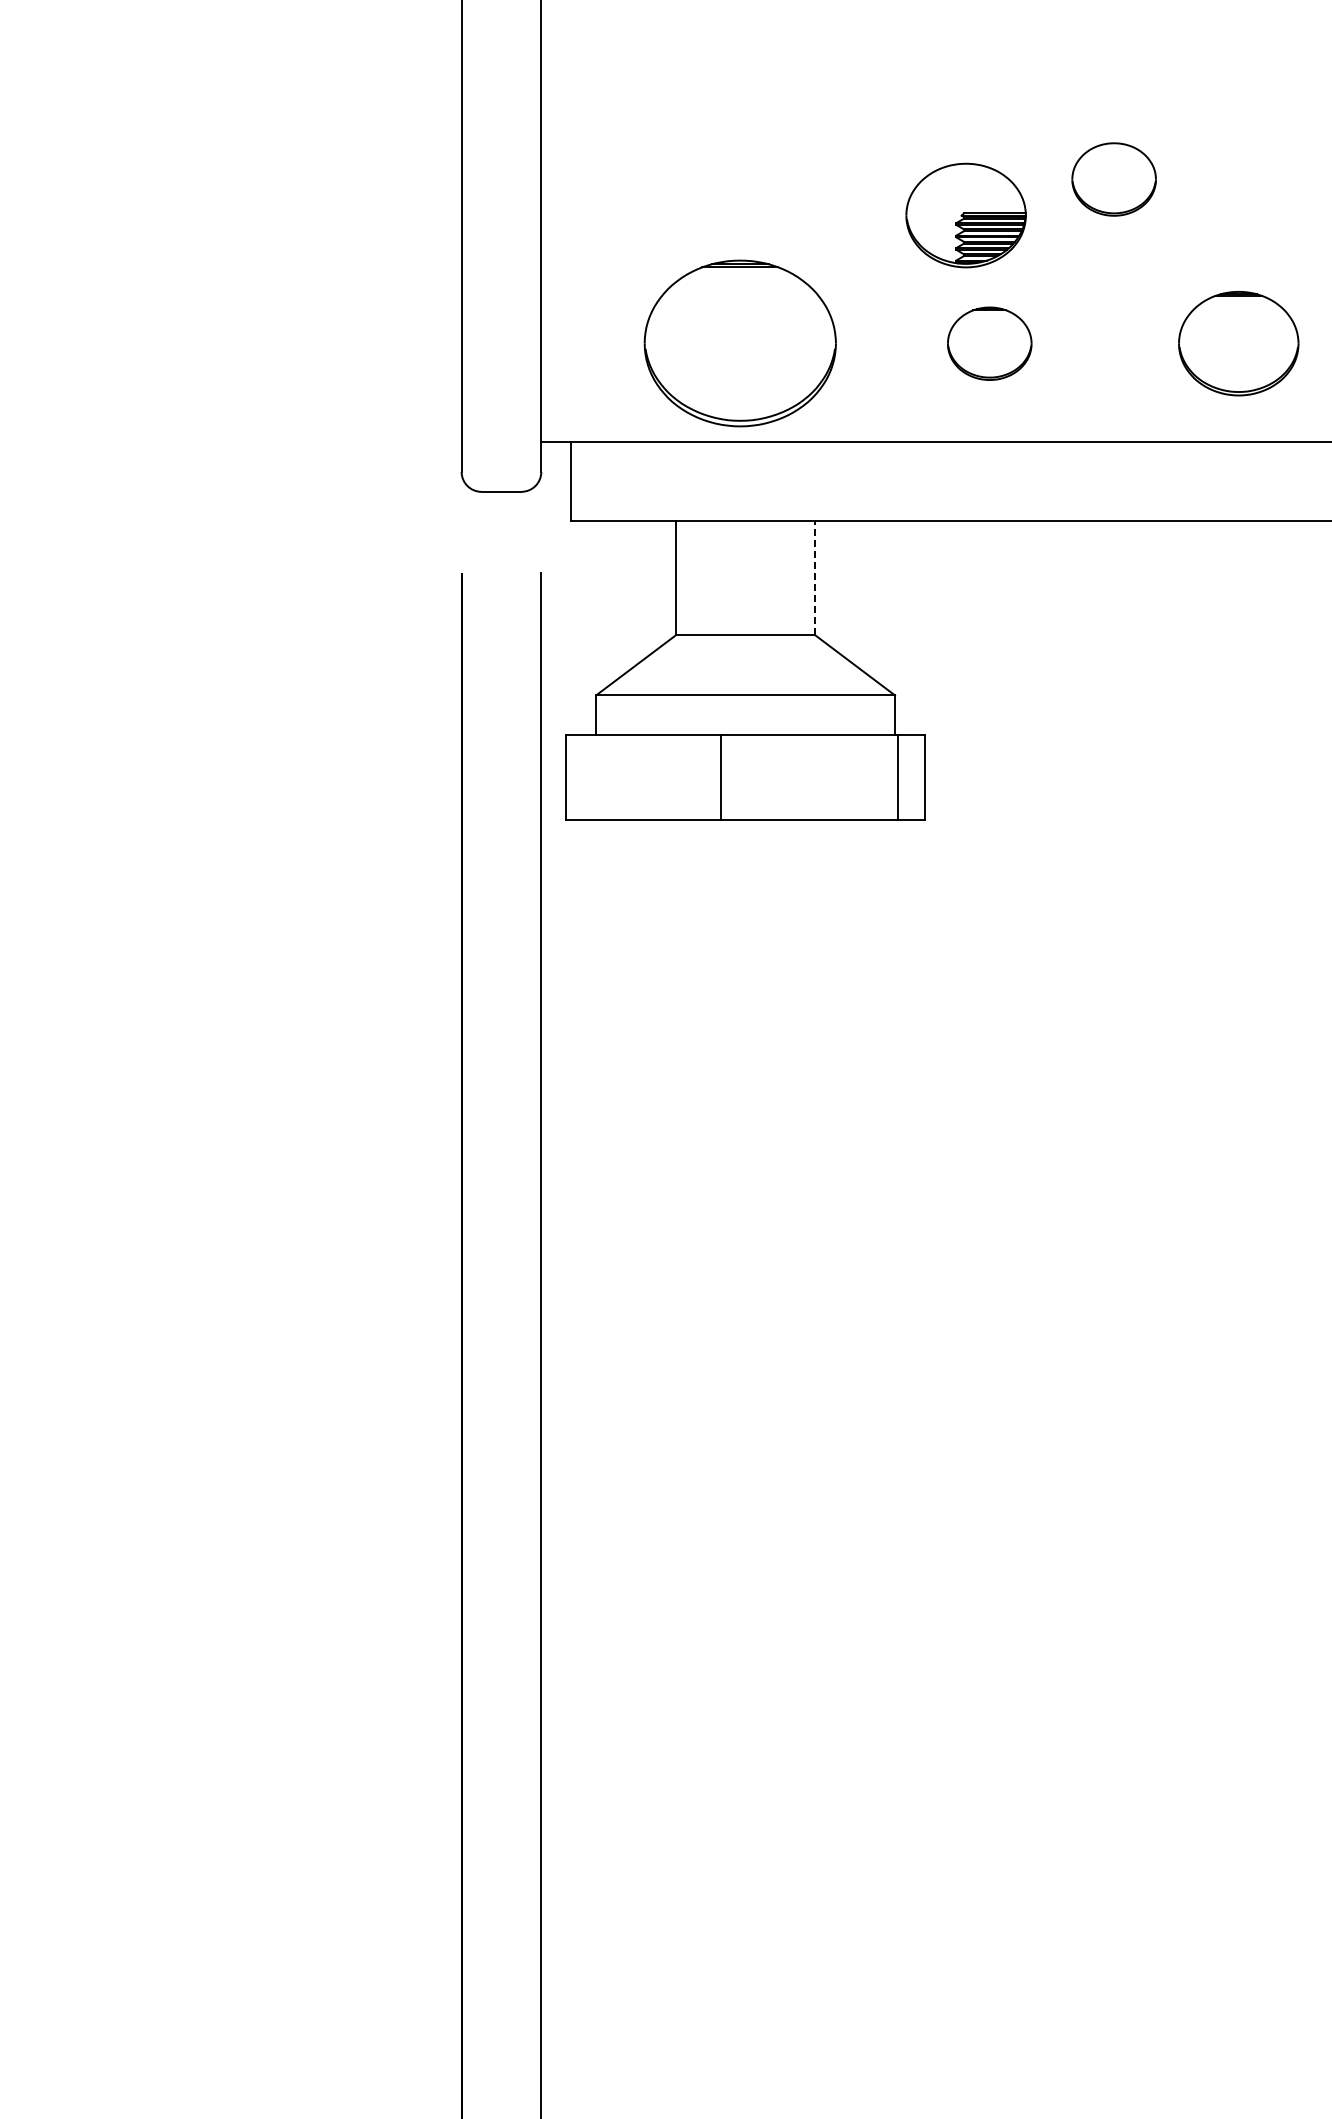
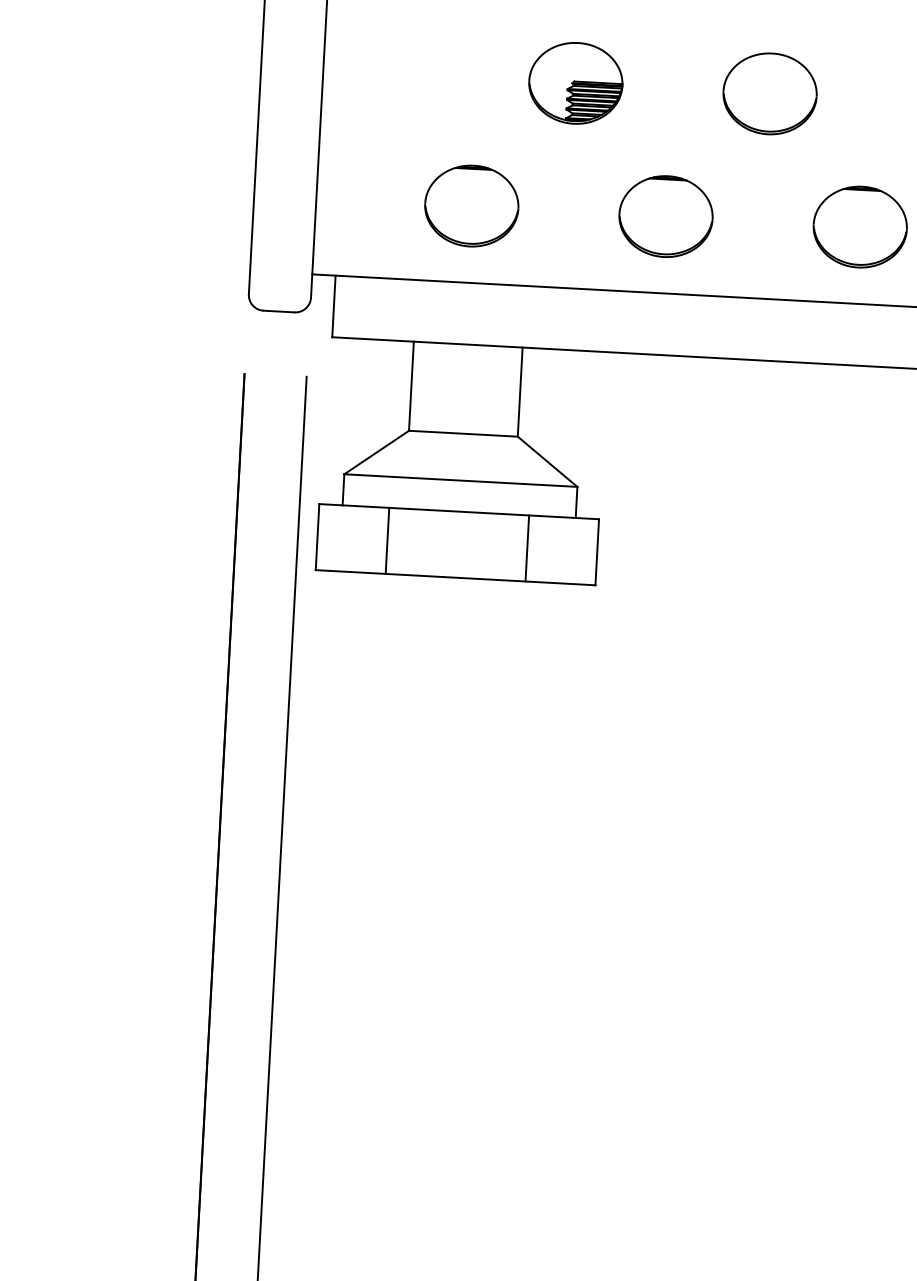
part: (1113, 179) -> (769, 93), size x1.43
part: (965, 215) -> (575, 83), moved
part: (740, 343) -> (471, 205), size x0.62
part: (989, 343) -> (665, 216), size x1.43
line: (815, 577) -> (520, 391), dashed -> solid
line: (720, 777) -> (387, 540), moved
line: (898, 777) -> (527, 548), moved

